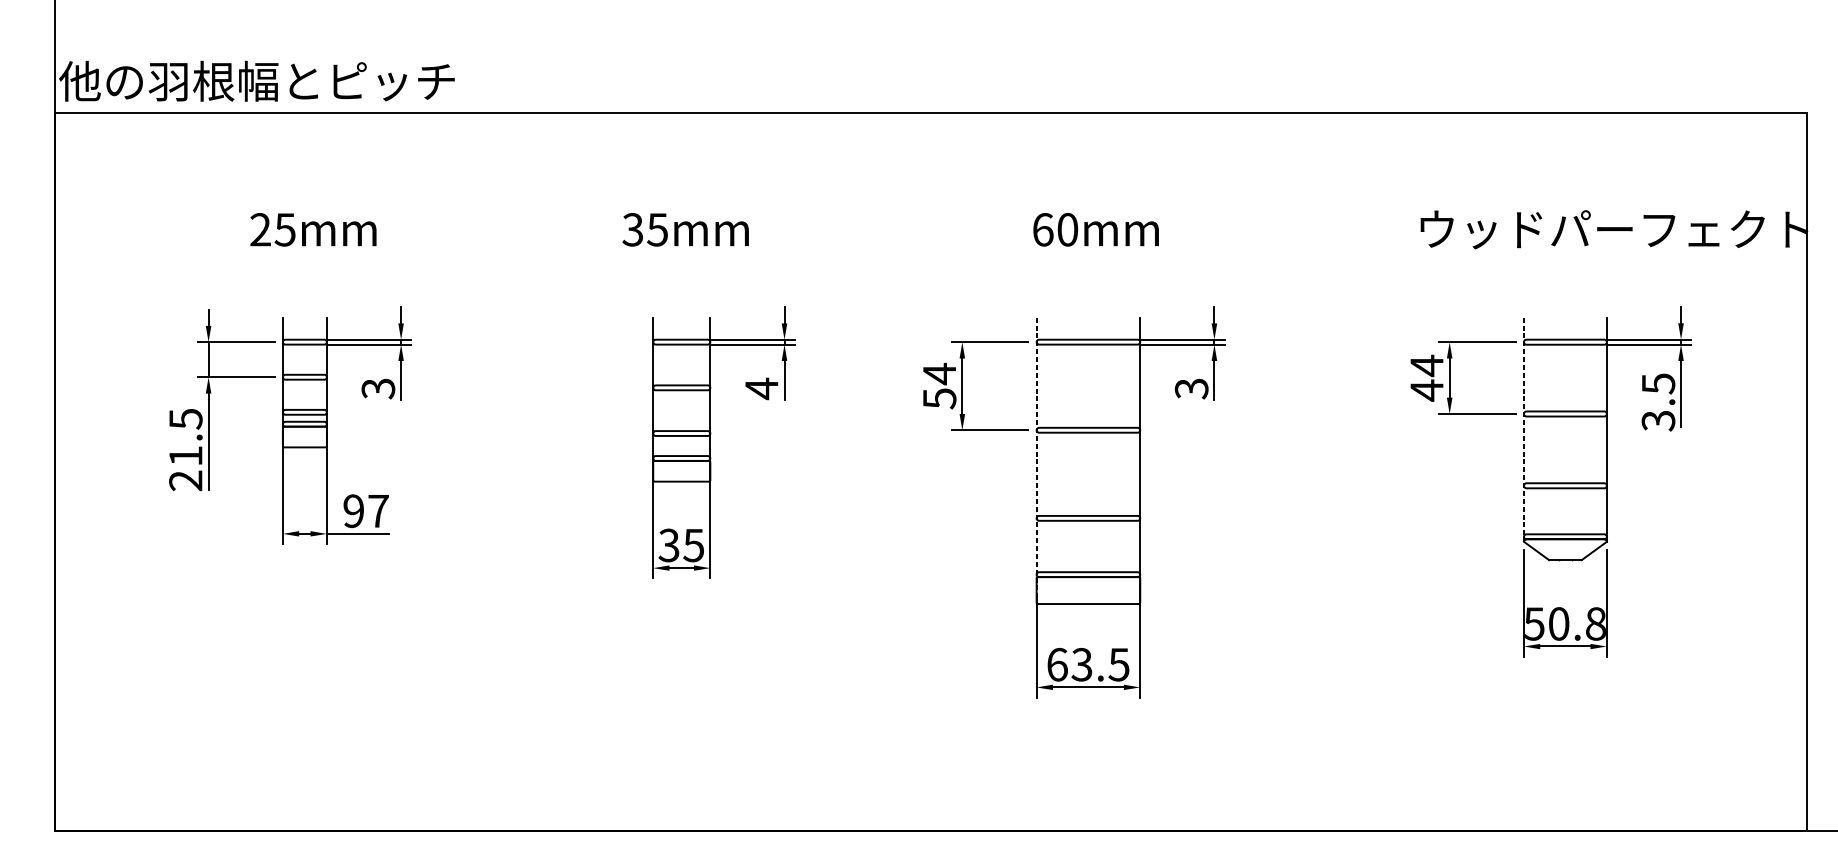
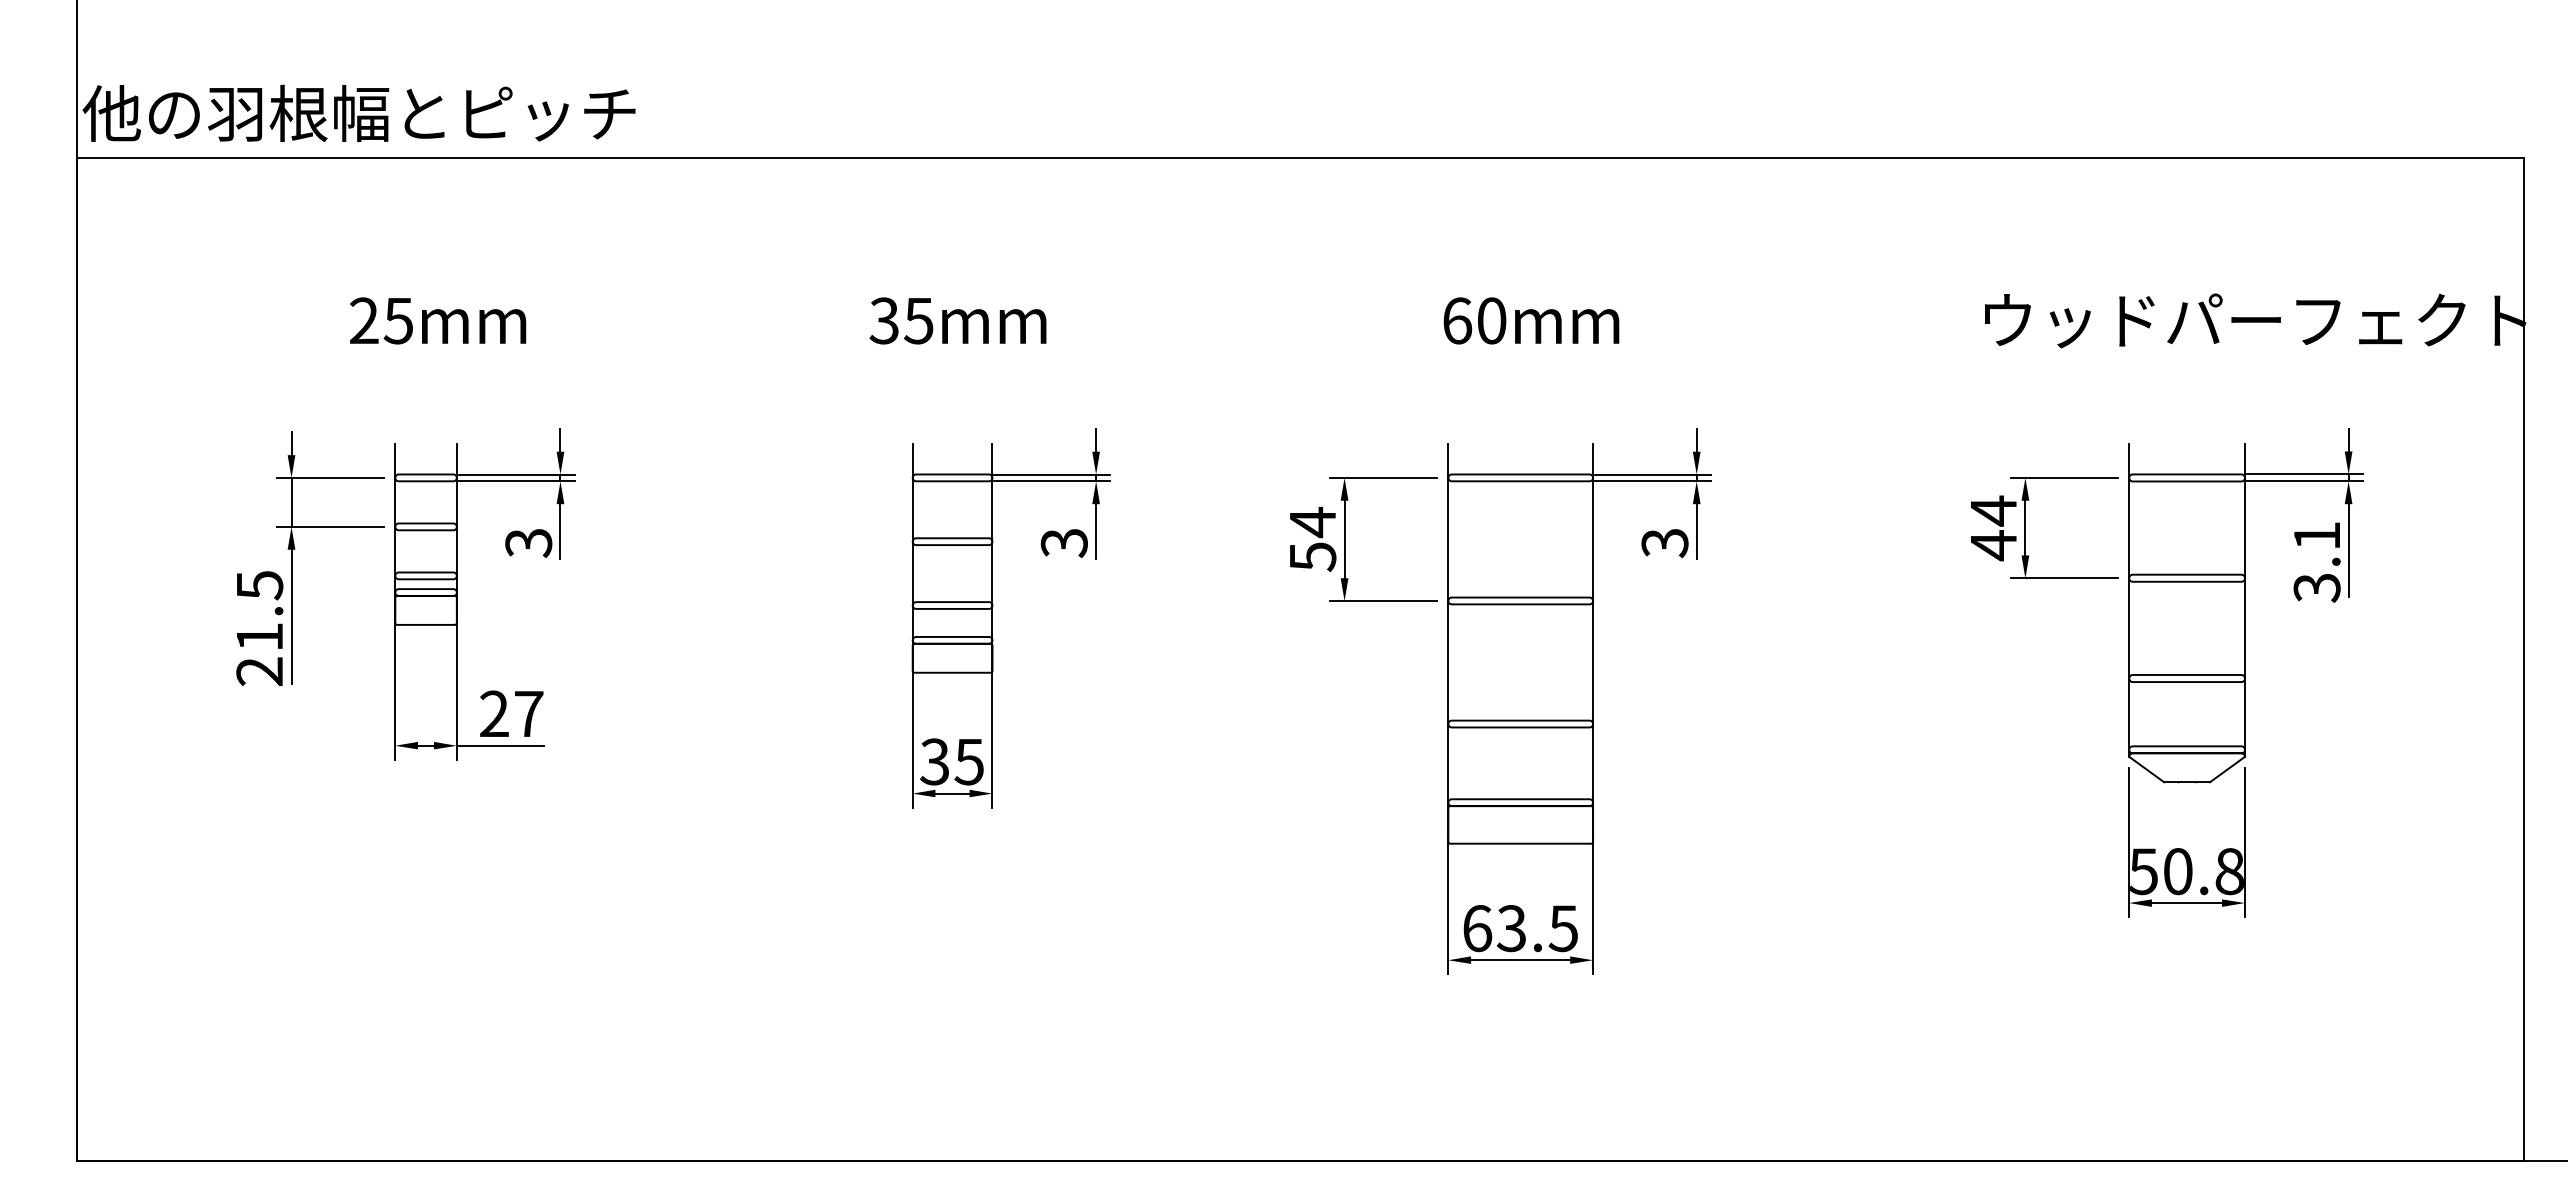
text: (1658, 384) -> (2317, 536), 3.5 -> 3.1
text: (761, 388) -> (1063, 542), 4 -> 3
line: (1524, 429) -> (2129, 600), dashed -> solid
line: (1036, 460) -> (1448, 643), dashed -> solid
text: (353, 511) -> (494, 714), 97 -> 27

